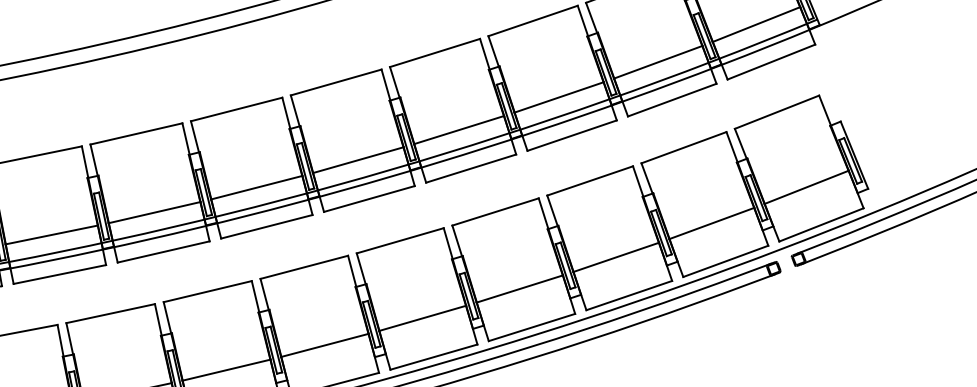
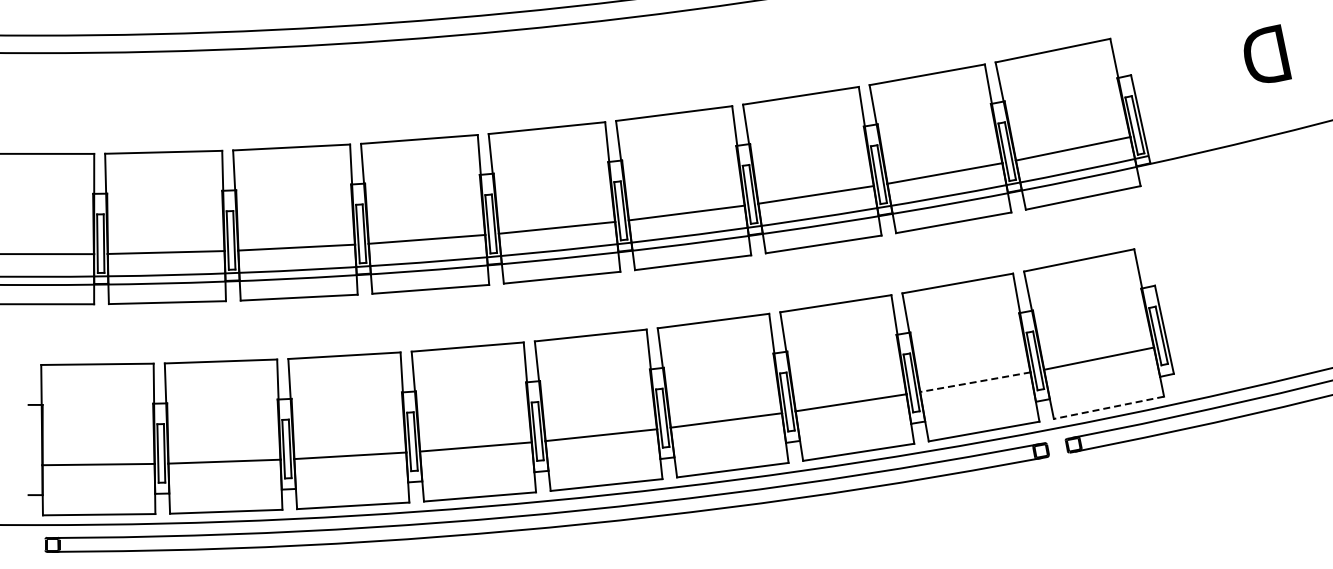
line: (711, 223) -> (974, 382), solid -> dashed
line: (821, 224) -> (1108, 407), solid -> dashed

